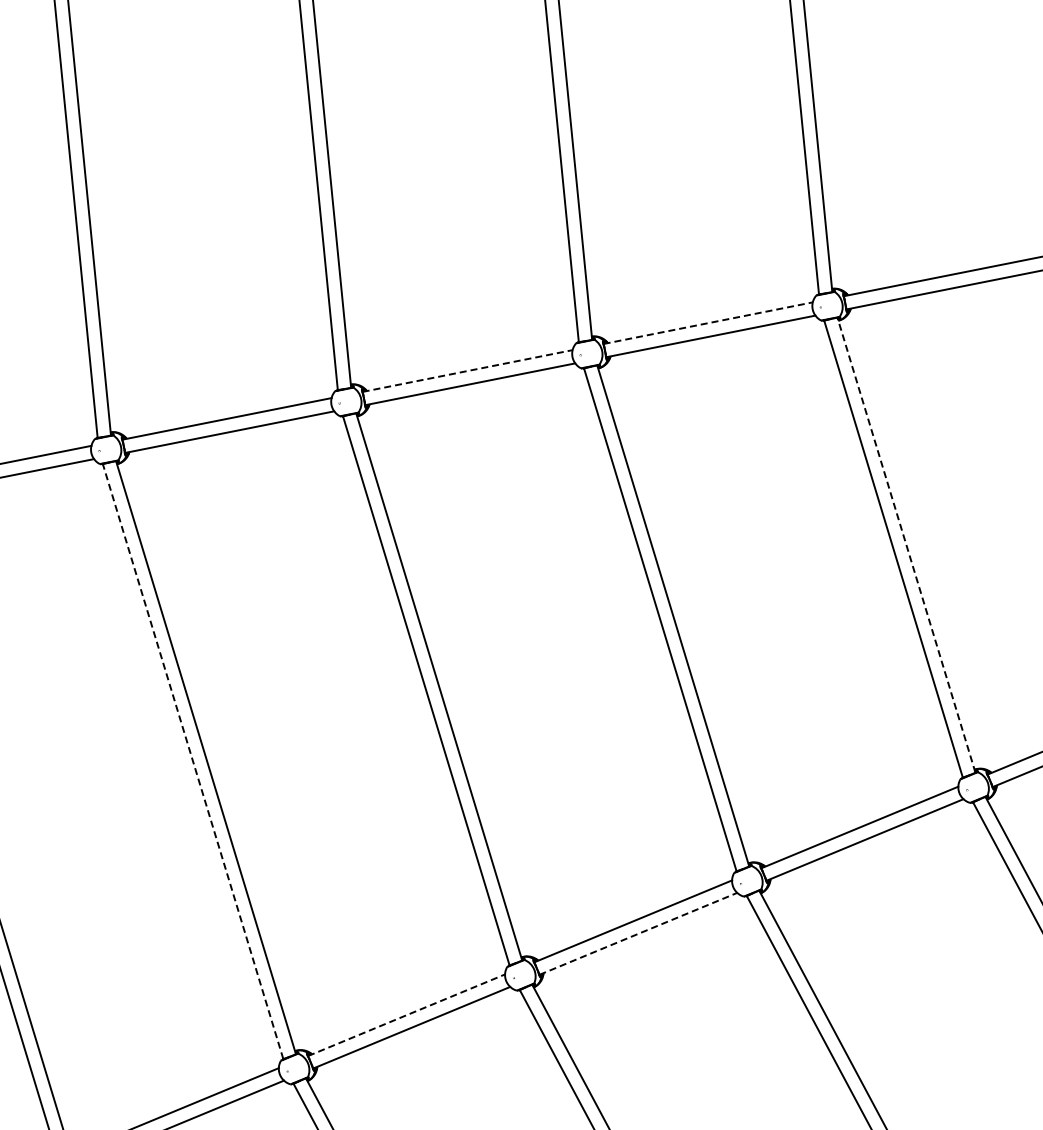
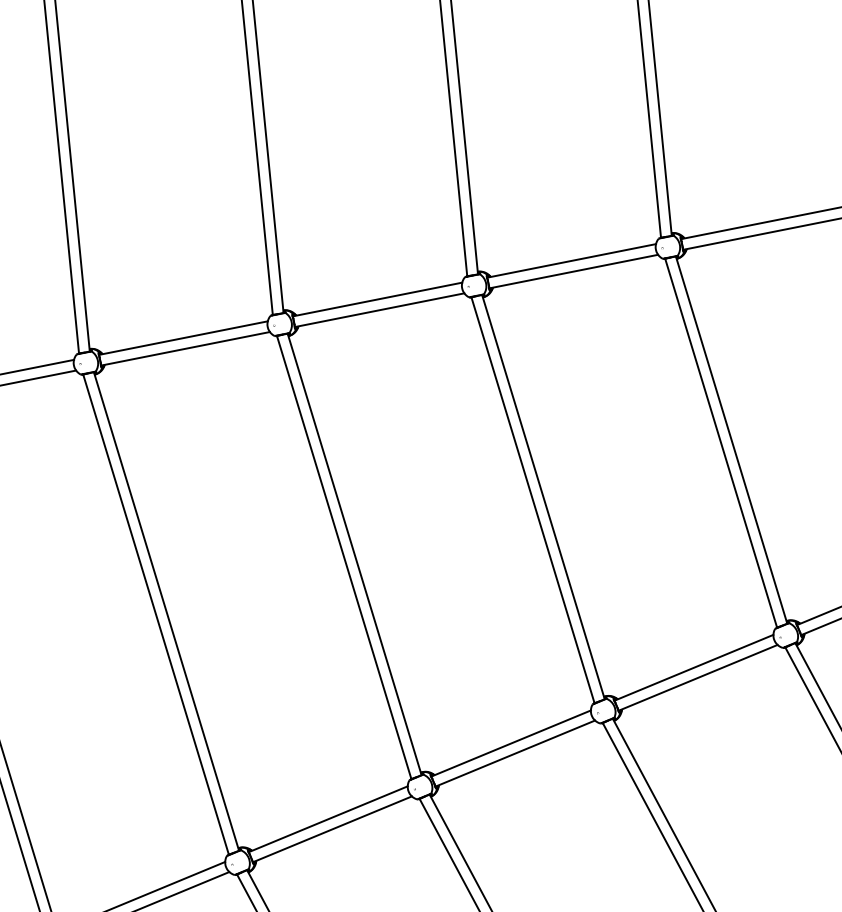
line: (708, 323) -> (571, 261), dashed -> solid
line: (468, 370) -> (378, 299), dashed -> solid
line: (906, 545) -> (731, 440), dashed -> solid
line: (193, 761) -> (156, 614), dashed -> solid
line: (638, 933) -> (515, 753), dashed -> solid
line: (406, 1015) -> (328, 819), dashed -> solid

